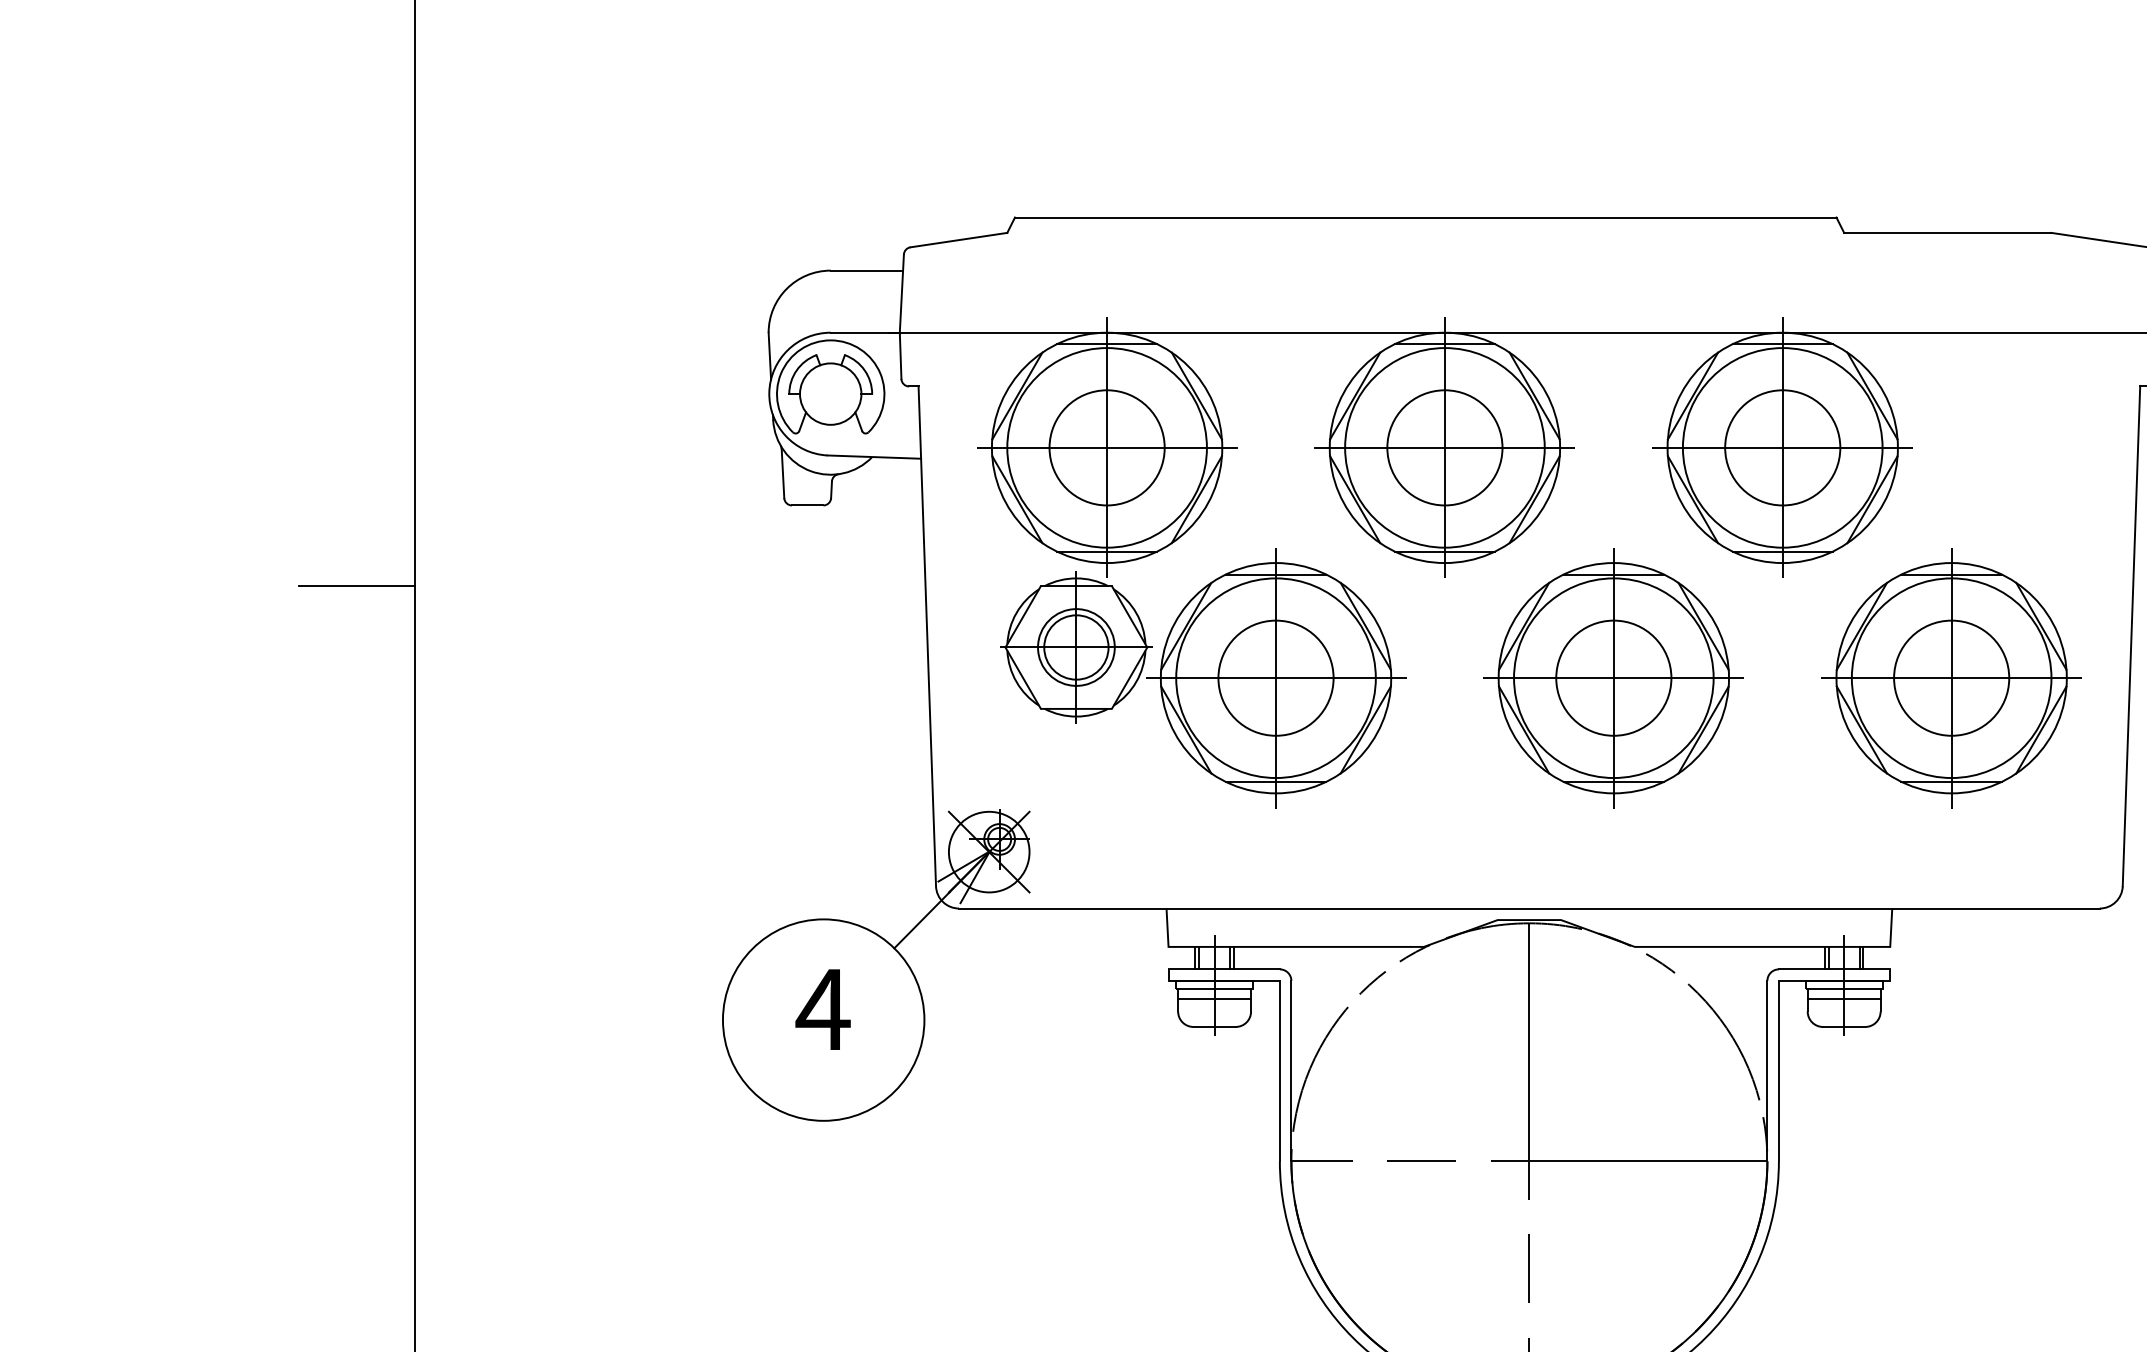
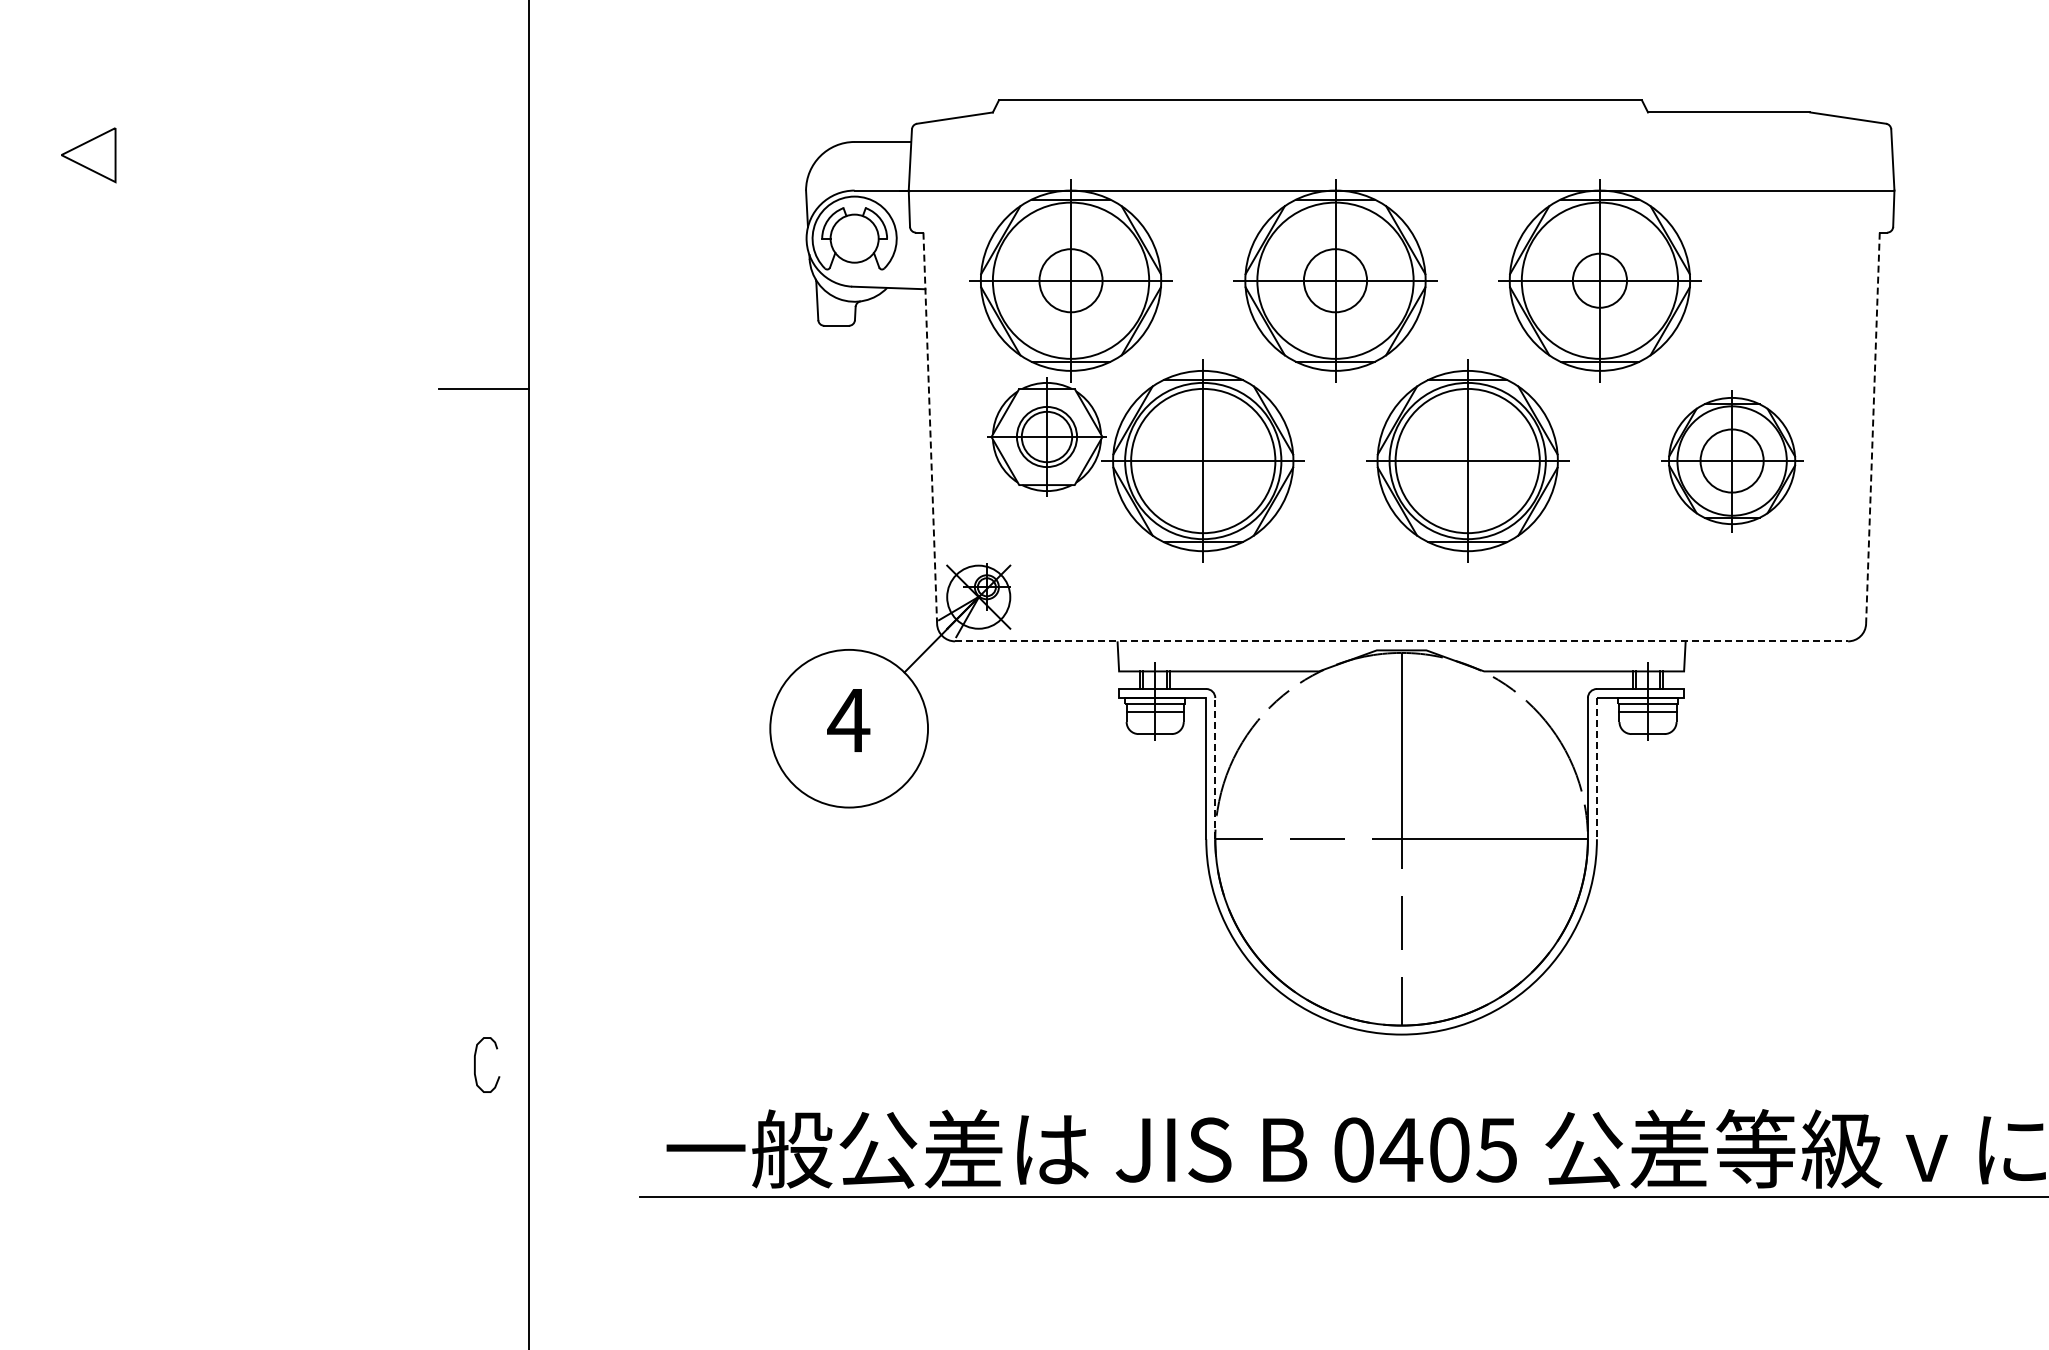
circle: (1106, 447) -> (1070, 280), size x0.7
circle: (1444, 447) -> (1335, 280), size x0.7
circle: (1782, 447) -> (1599, 280), size x0.6
line: (927, 636) -> (930, 428), solid -> dashed
line: (2130, 636) -> (1872, 428), solid -> dashed
circle: (1276, 677) -> (1203, 460), size x1.6
circle: (1613, 677) -> (1467, 460), size x1.6
part: (1950, 677) -> (1731, 460), size x0.7
line: (1530, 908) -> (1402, 641), solid -> dashed
line: (1291, 1070) -> (1215, 768), solid -> dashed
line: (1778, 1070) -> (1596, 768), solid -> dashed

